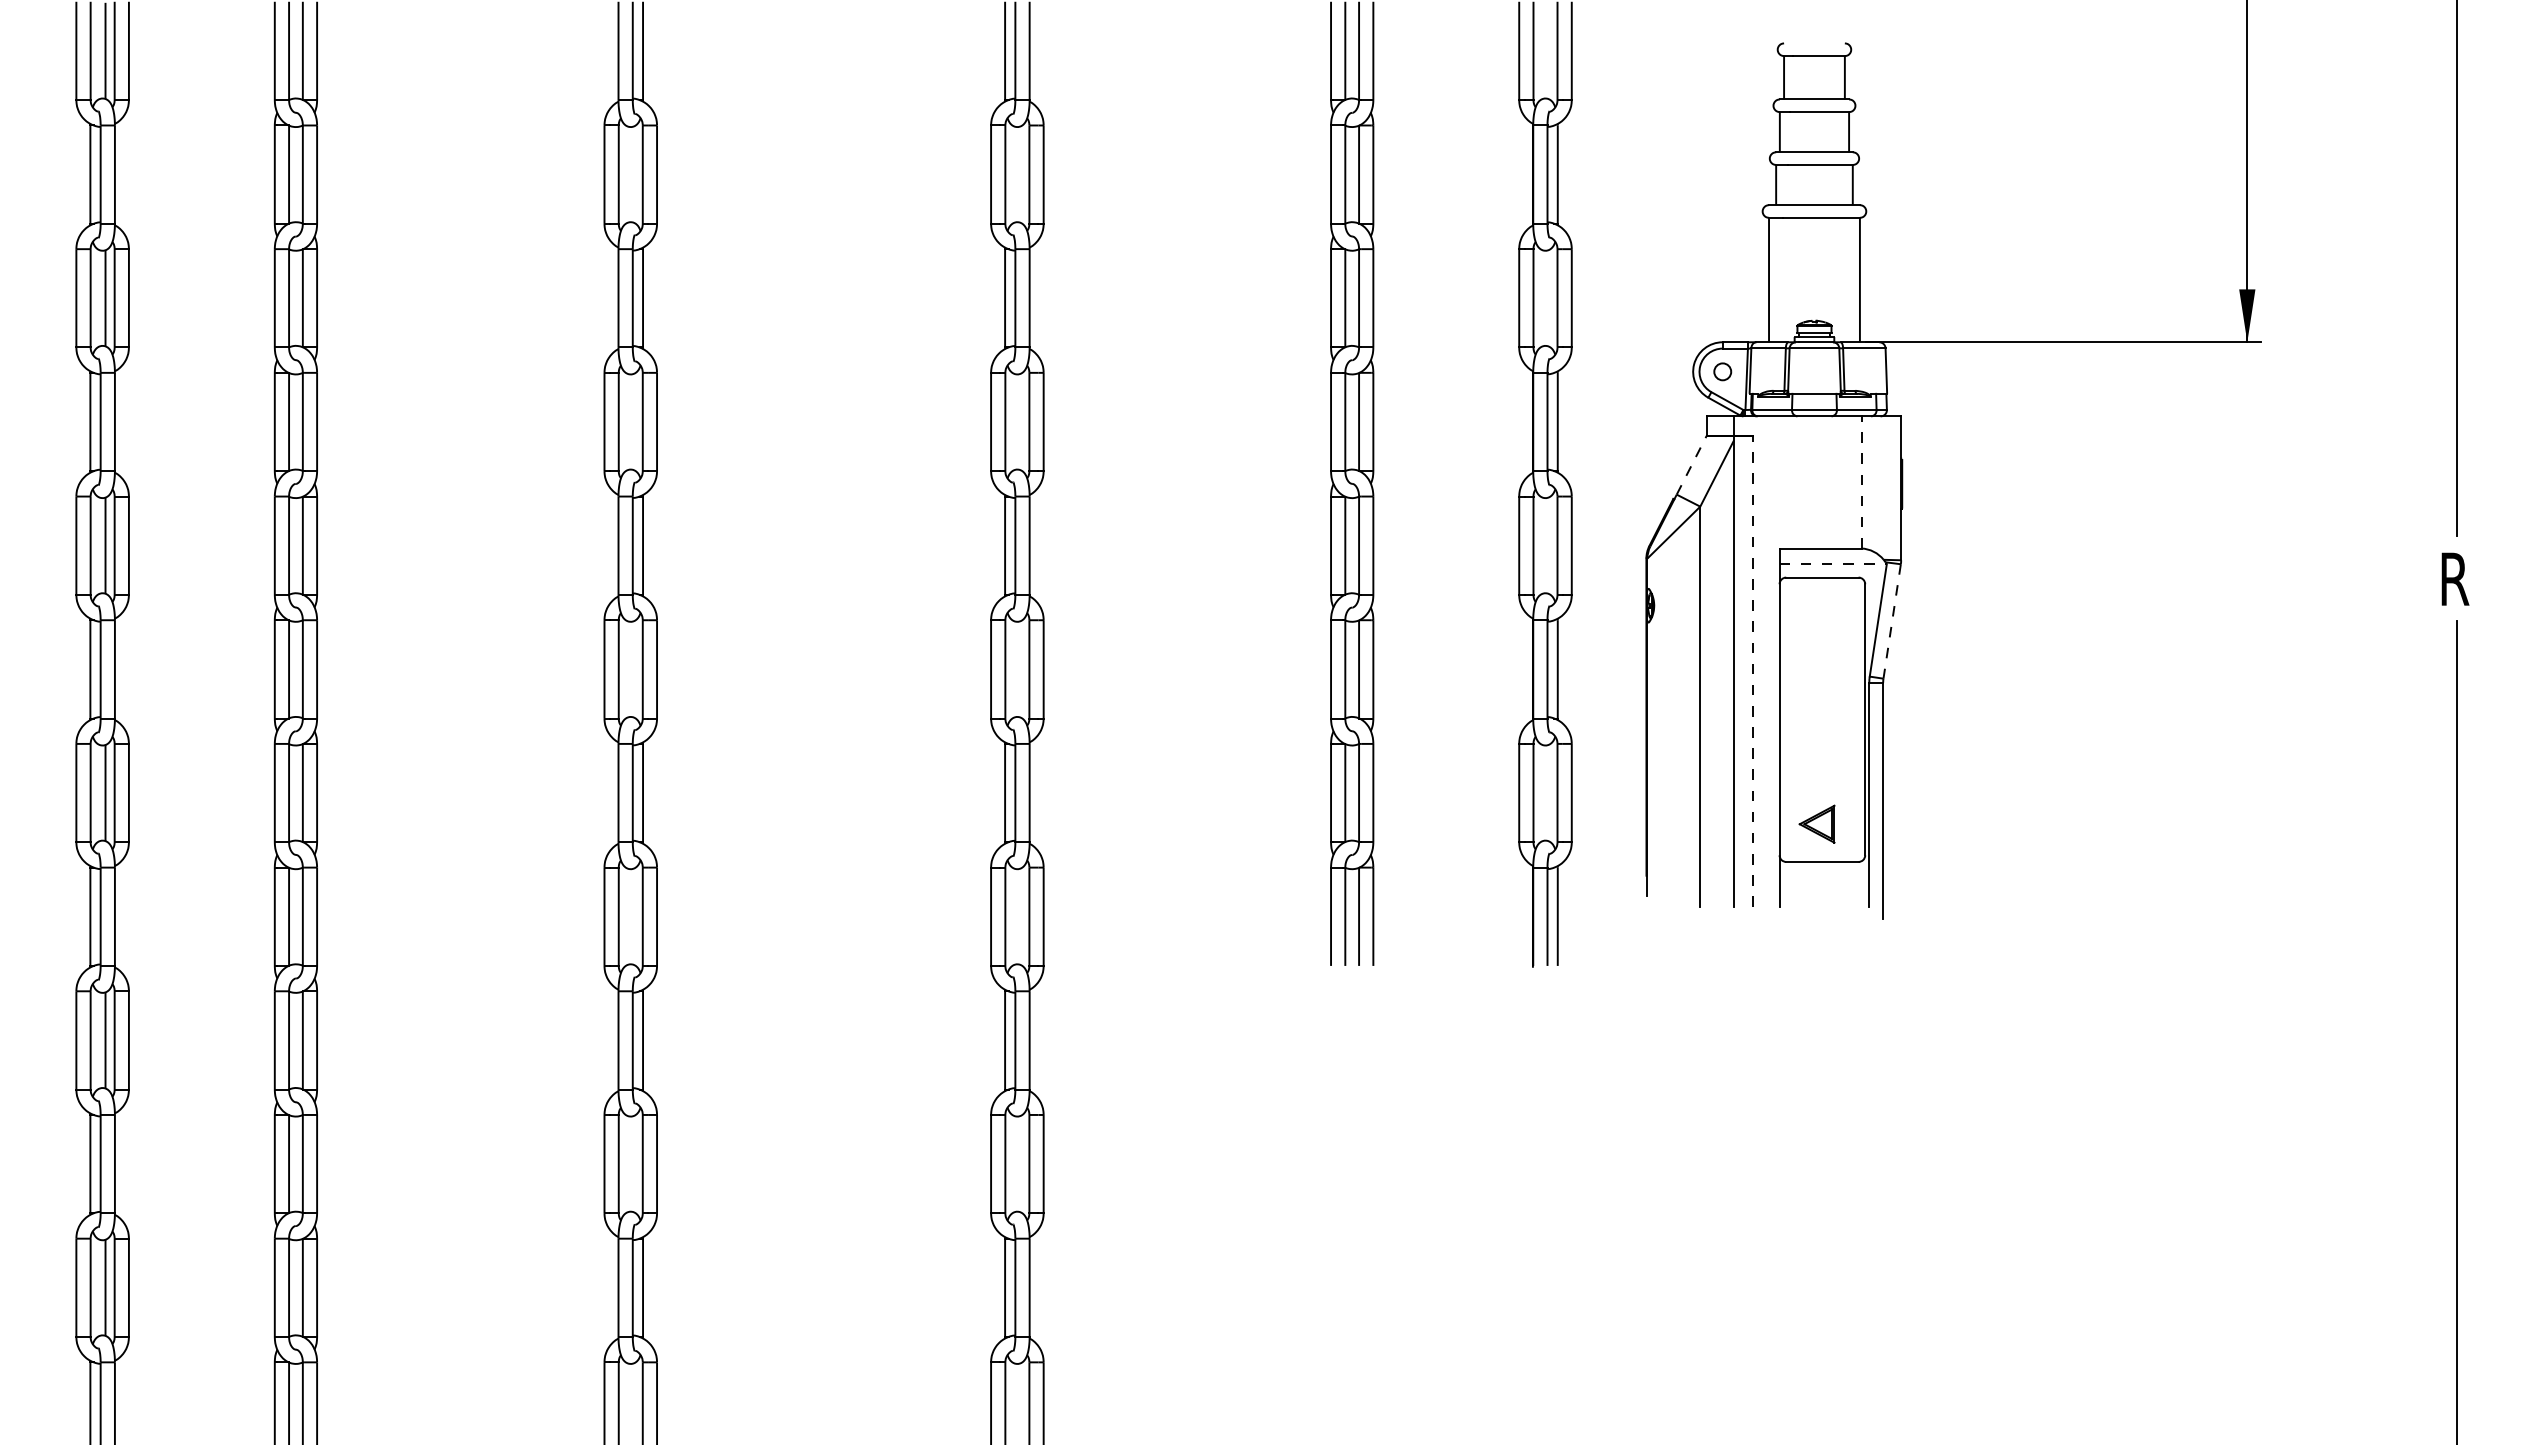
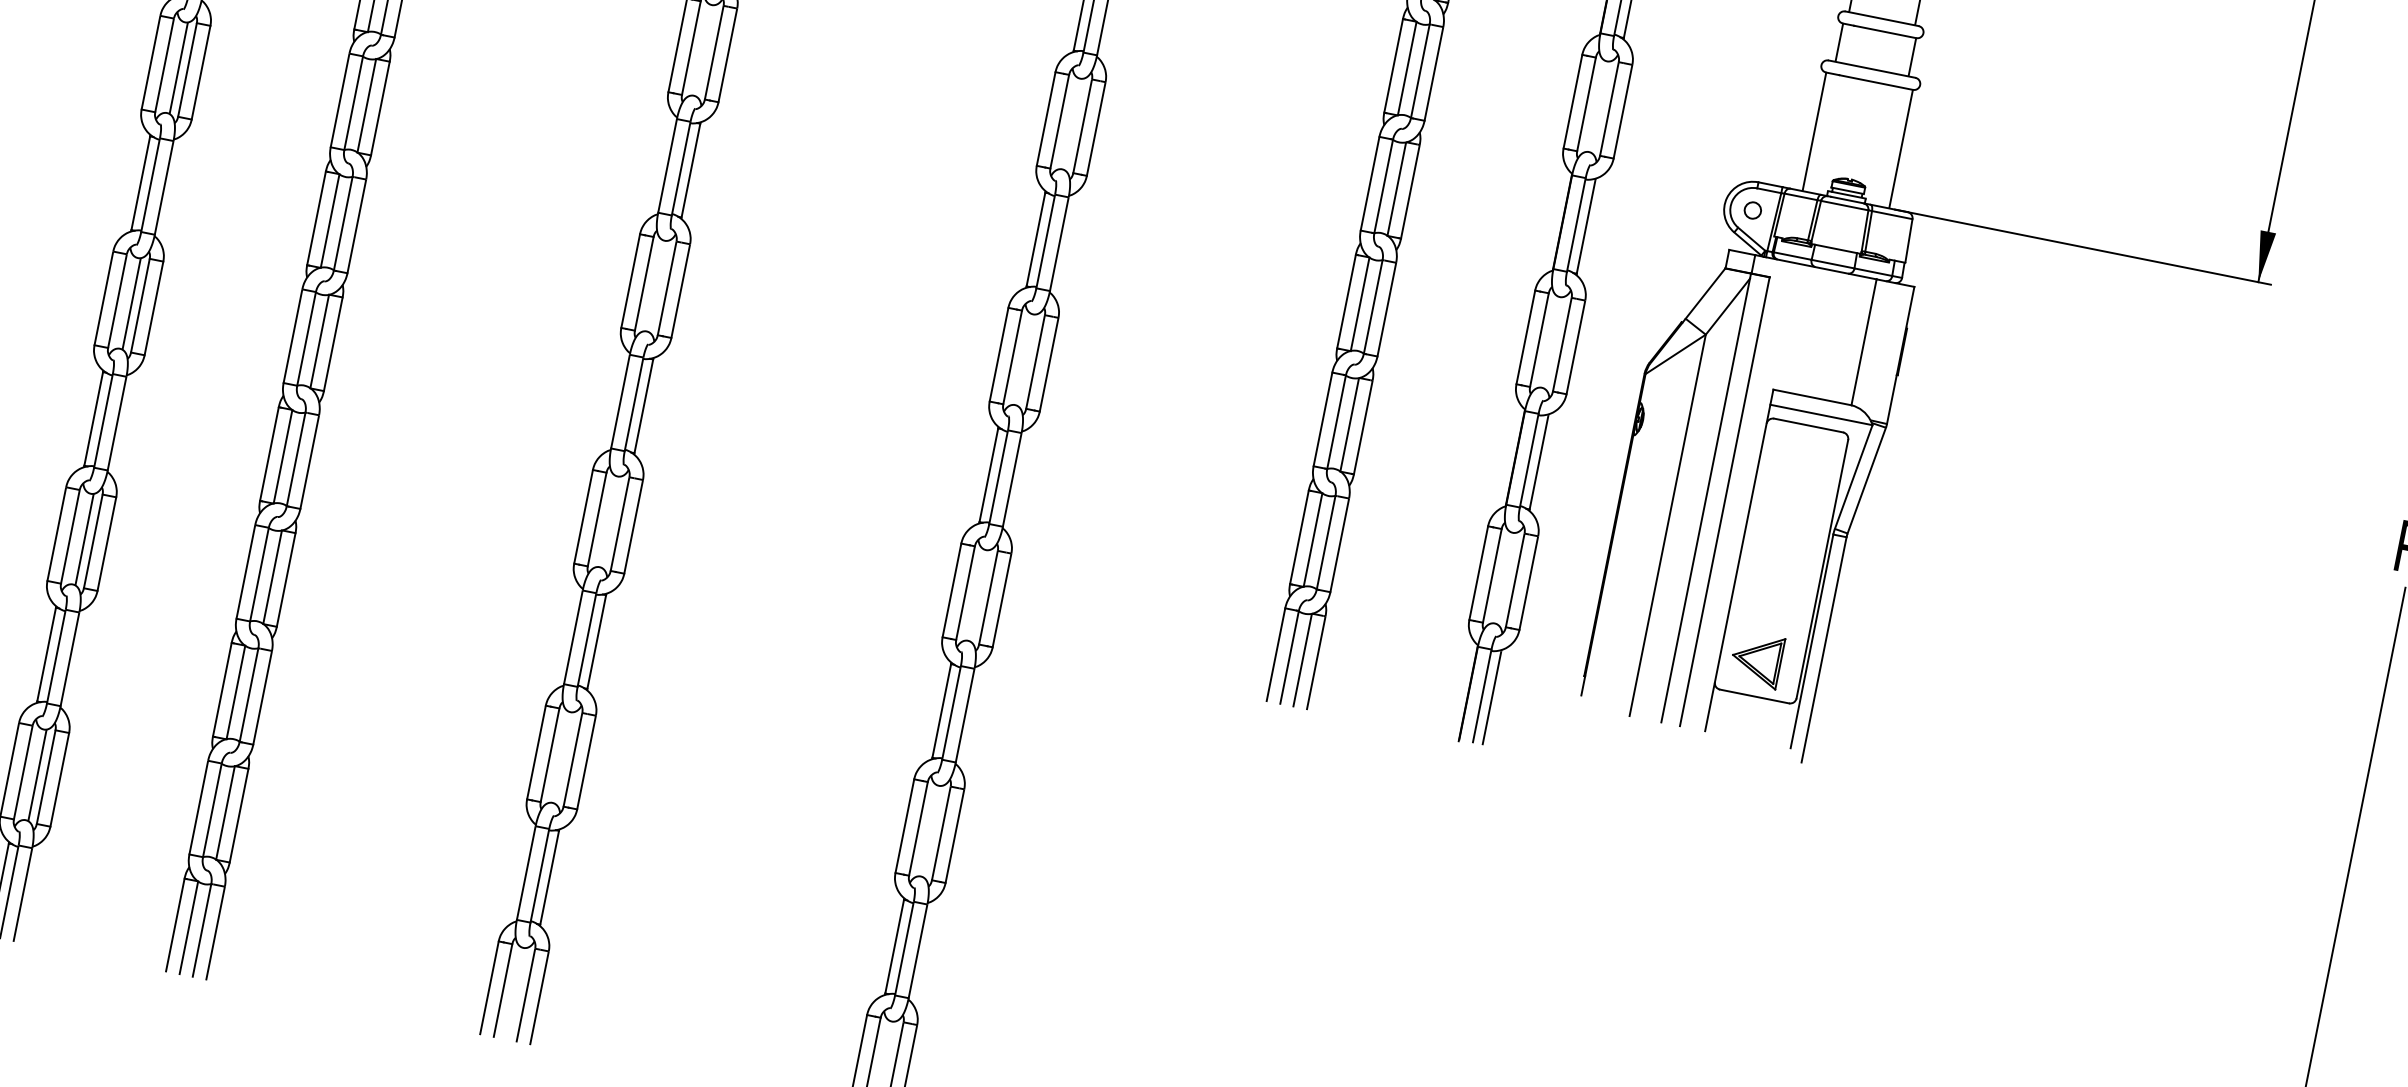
line: (1691, 465) -> (1705, 293), dashed -> solid
line: (1861, 481) -> (1864, 341), dashed -> solid
line: (1833, 564) -> (1821, 415), dashed -> solid
line: (1892, 621) -> (1867, 480), dashed -> solid
line: (1753, 671) -> (1725, 501), dashed -> solid
part: (1816, 823) -> (1756, 658), size x1.43

